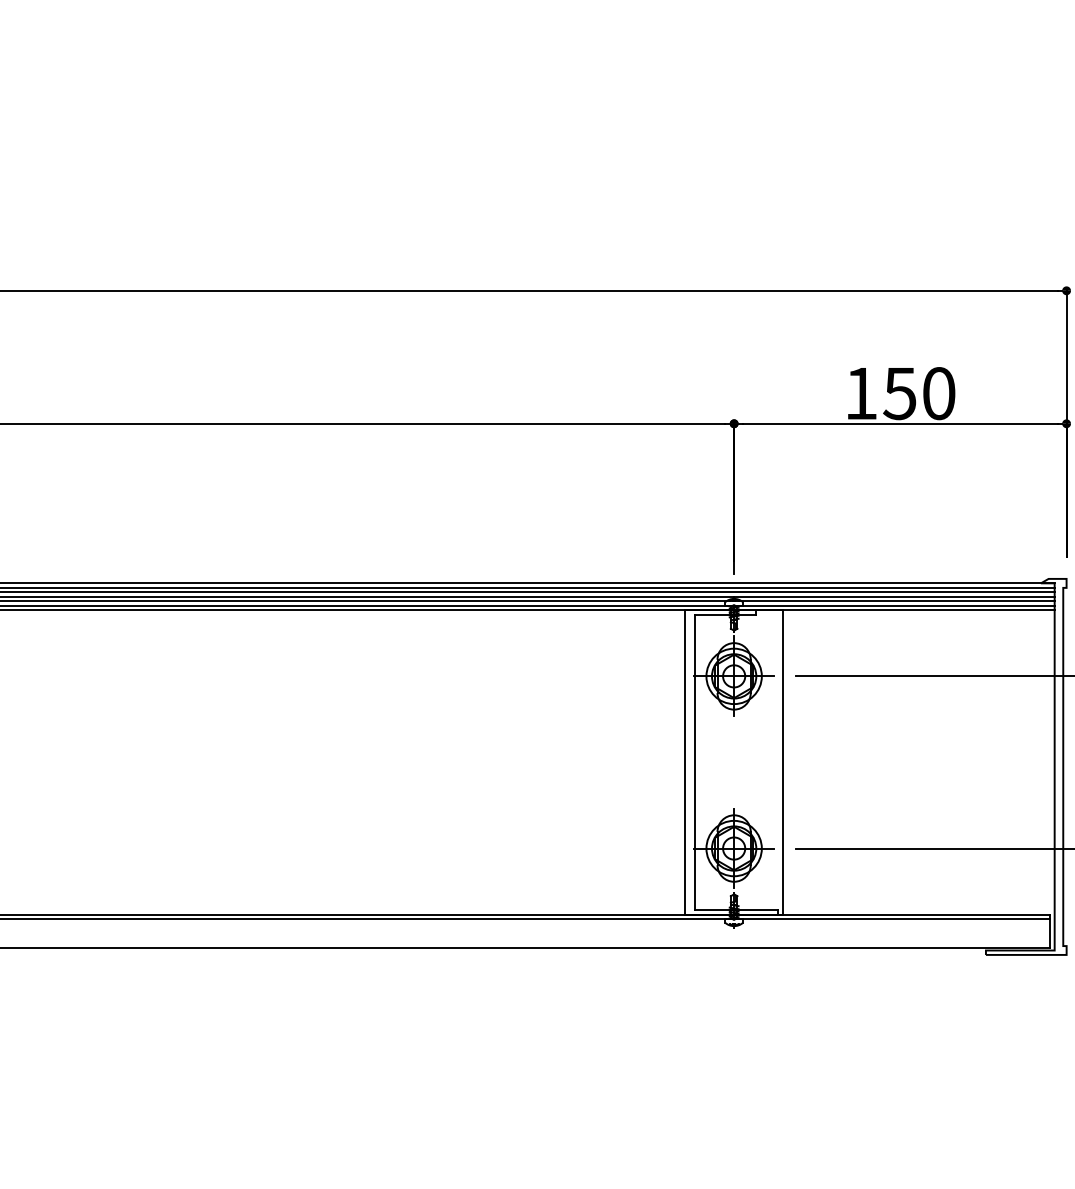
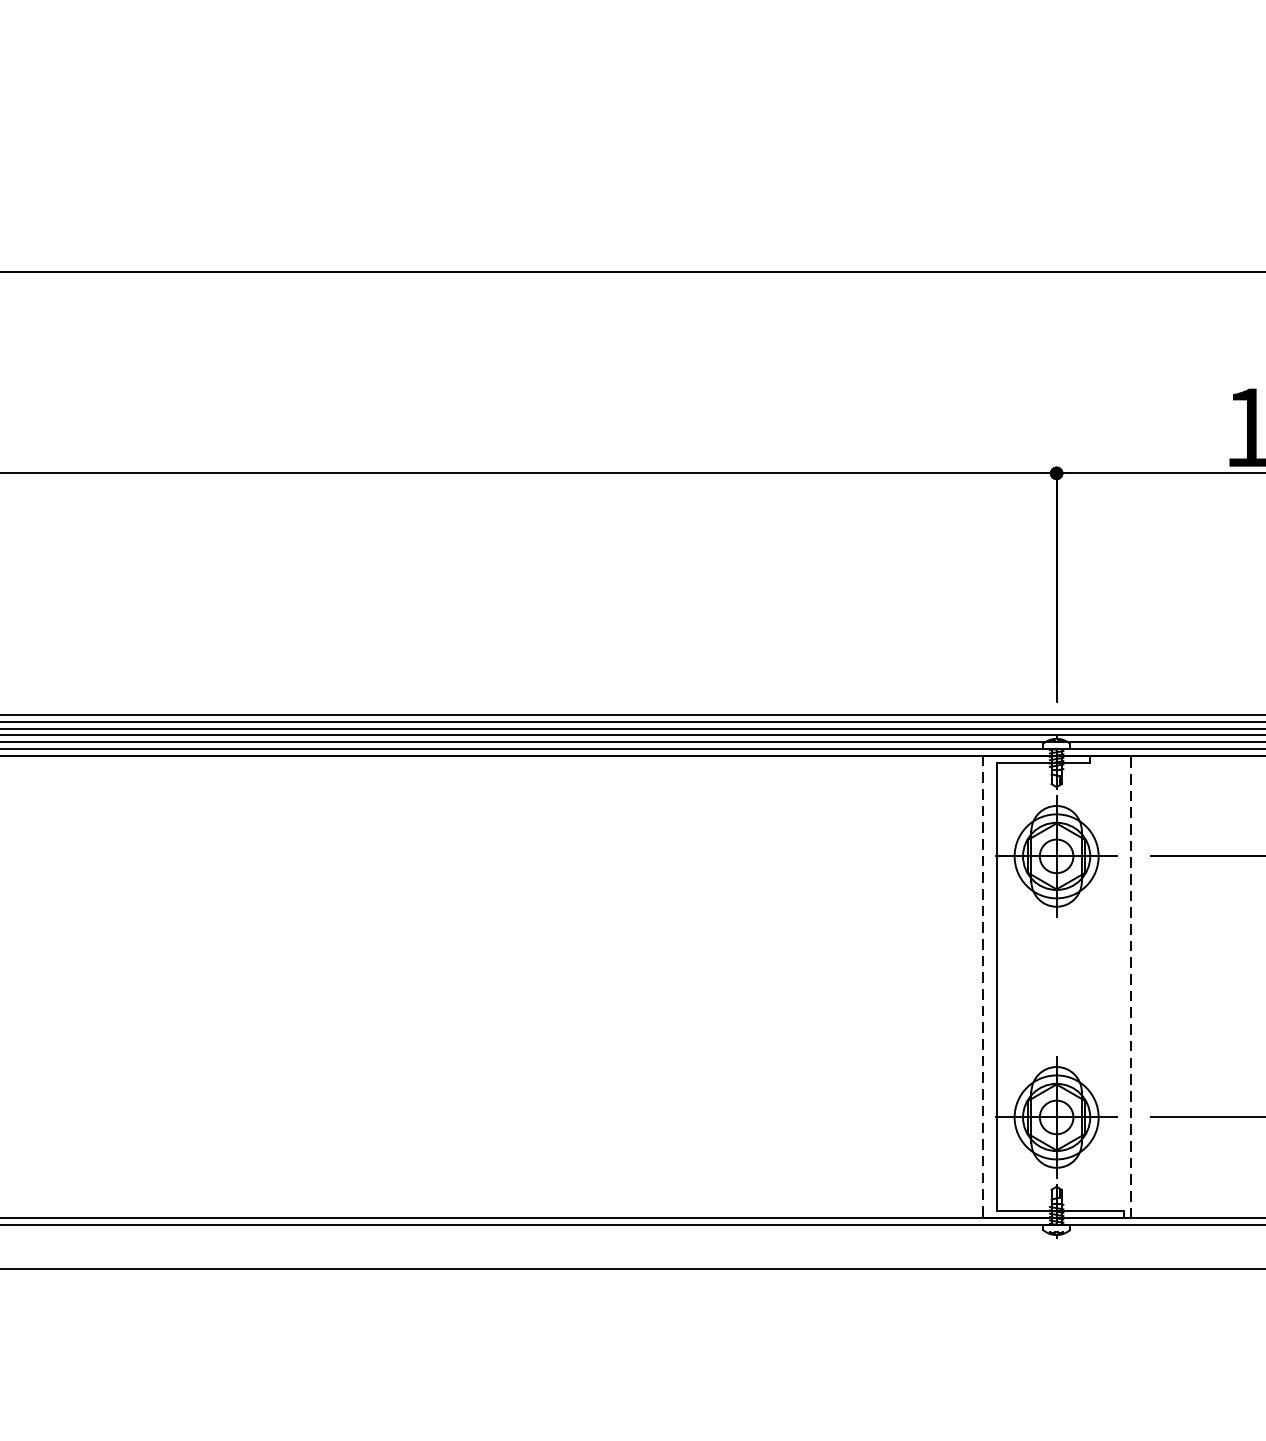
line: (685, 762) -> (982, 986), solid -> dashed
line: (782, 762) -> (1129, 986), solid -> dashed

